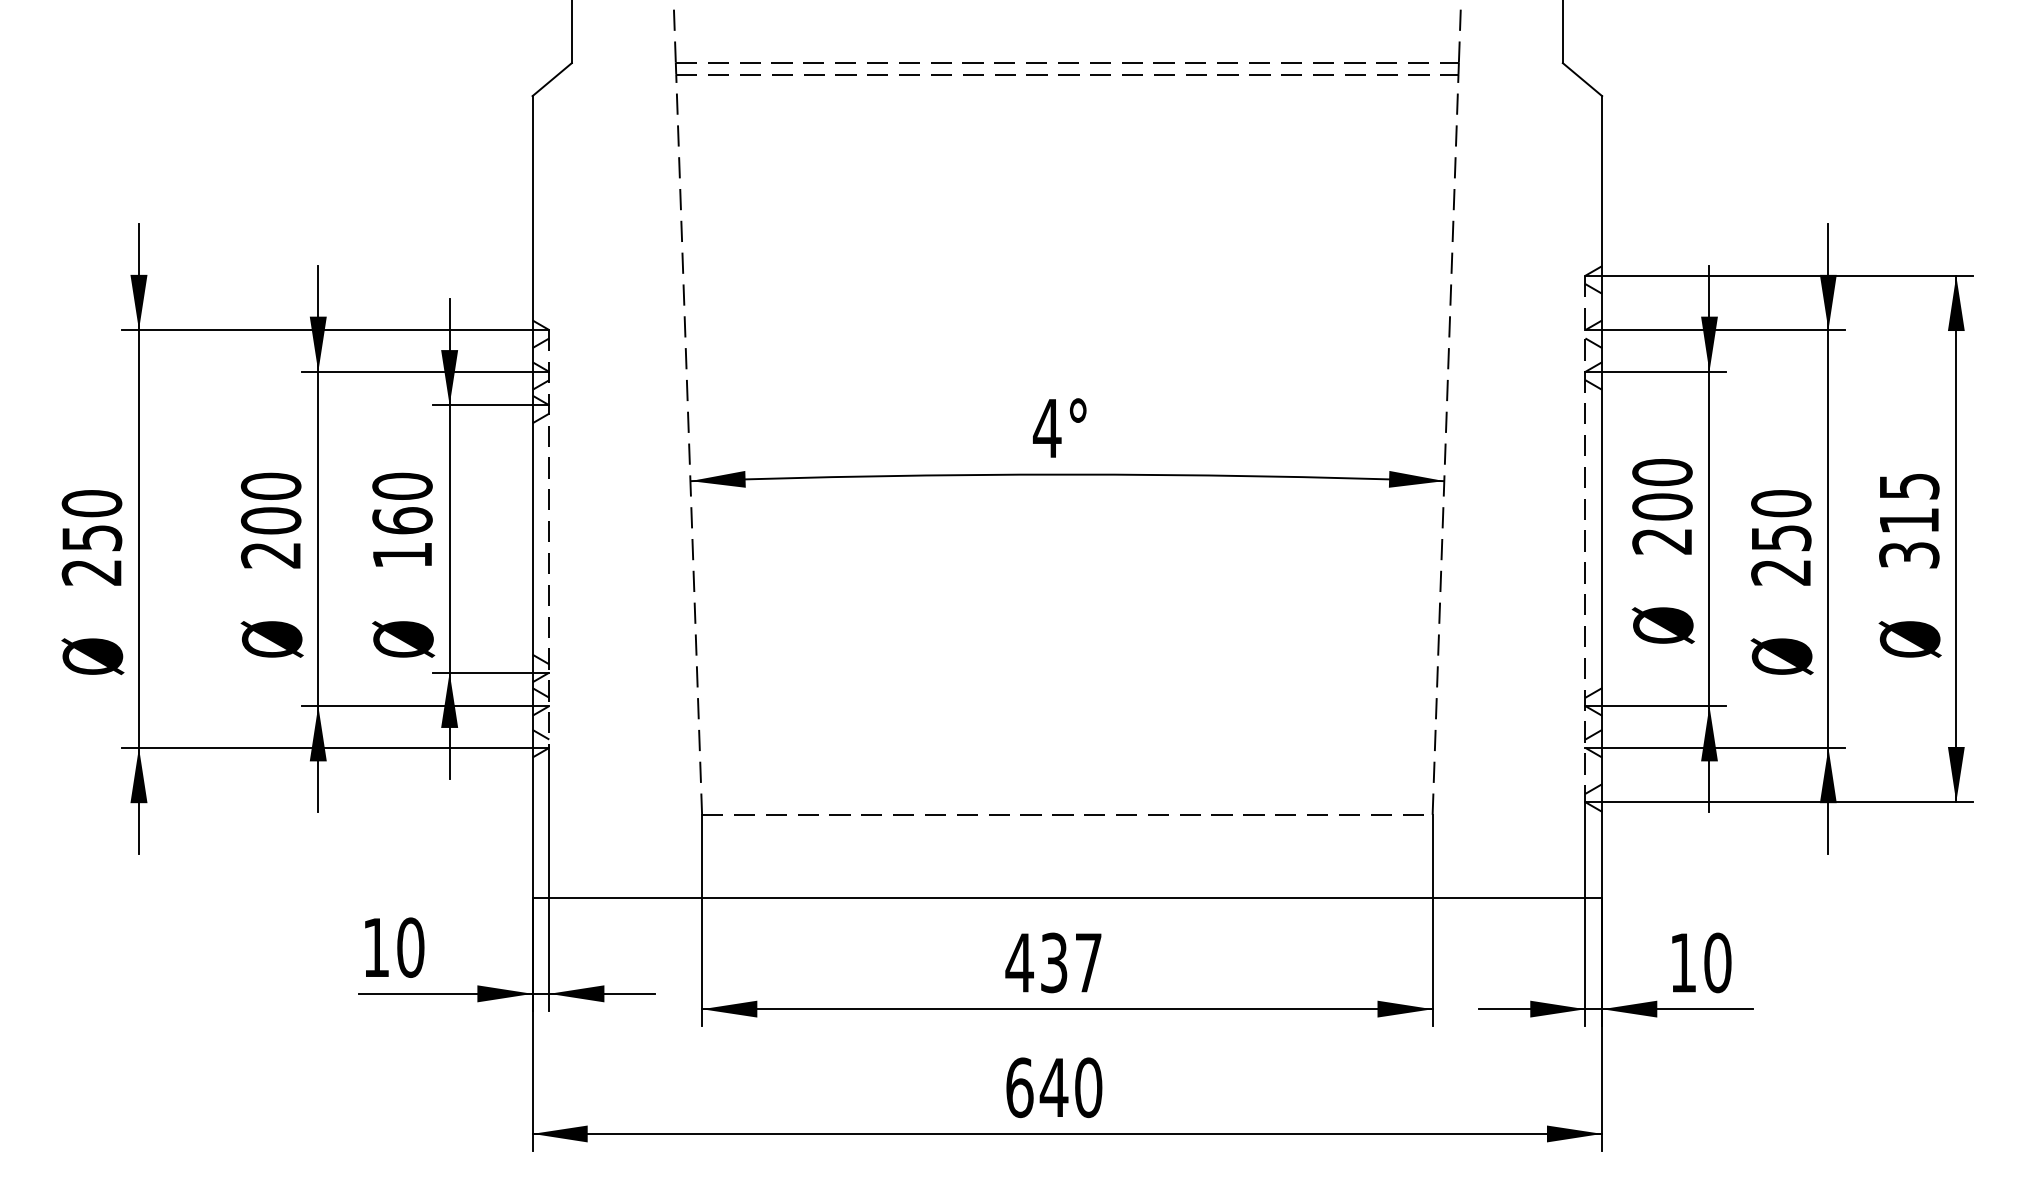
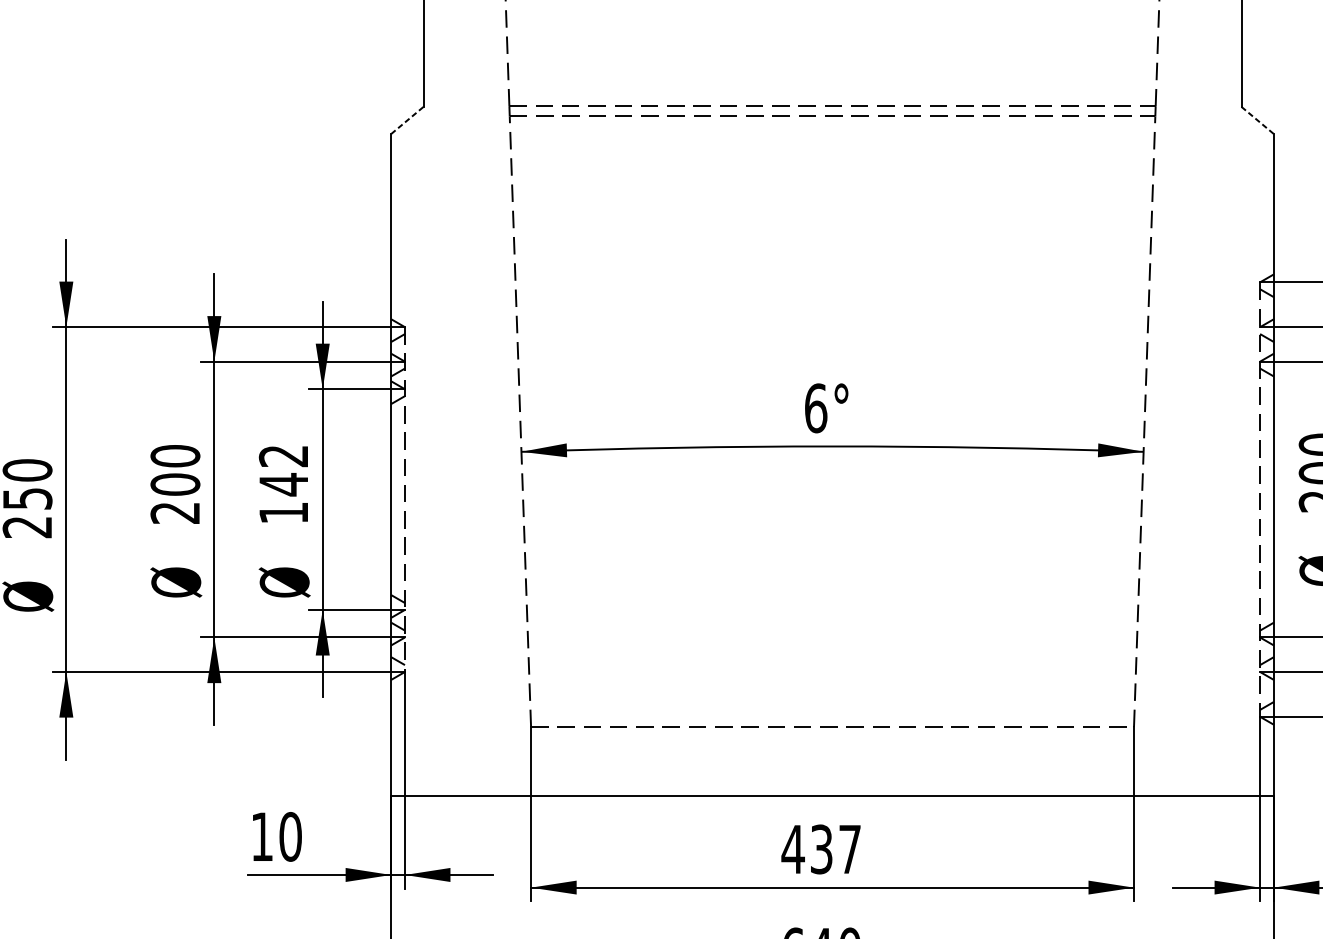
line: (552, 79) -> (407, 120), solid -> dashed
line: (1582, 79) -> (1257, 120), solid -> dashed
text: (1046, 428) -> (815, 408), 4° -> 6°
text: (402, 503) -> (283, 470), 160 -> 142

